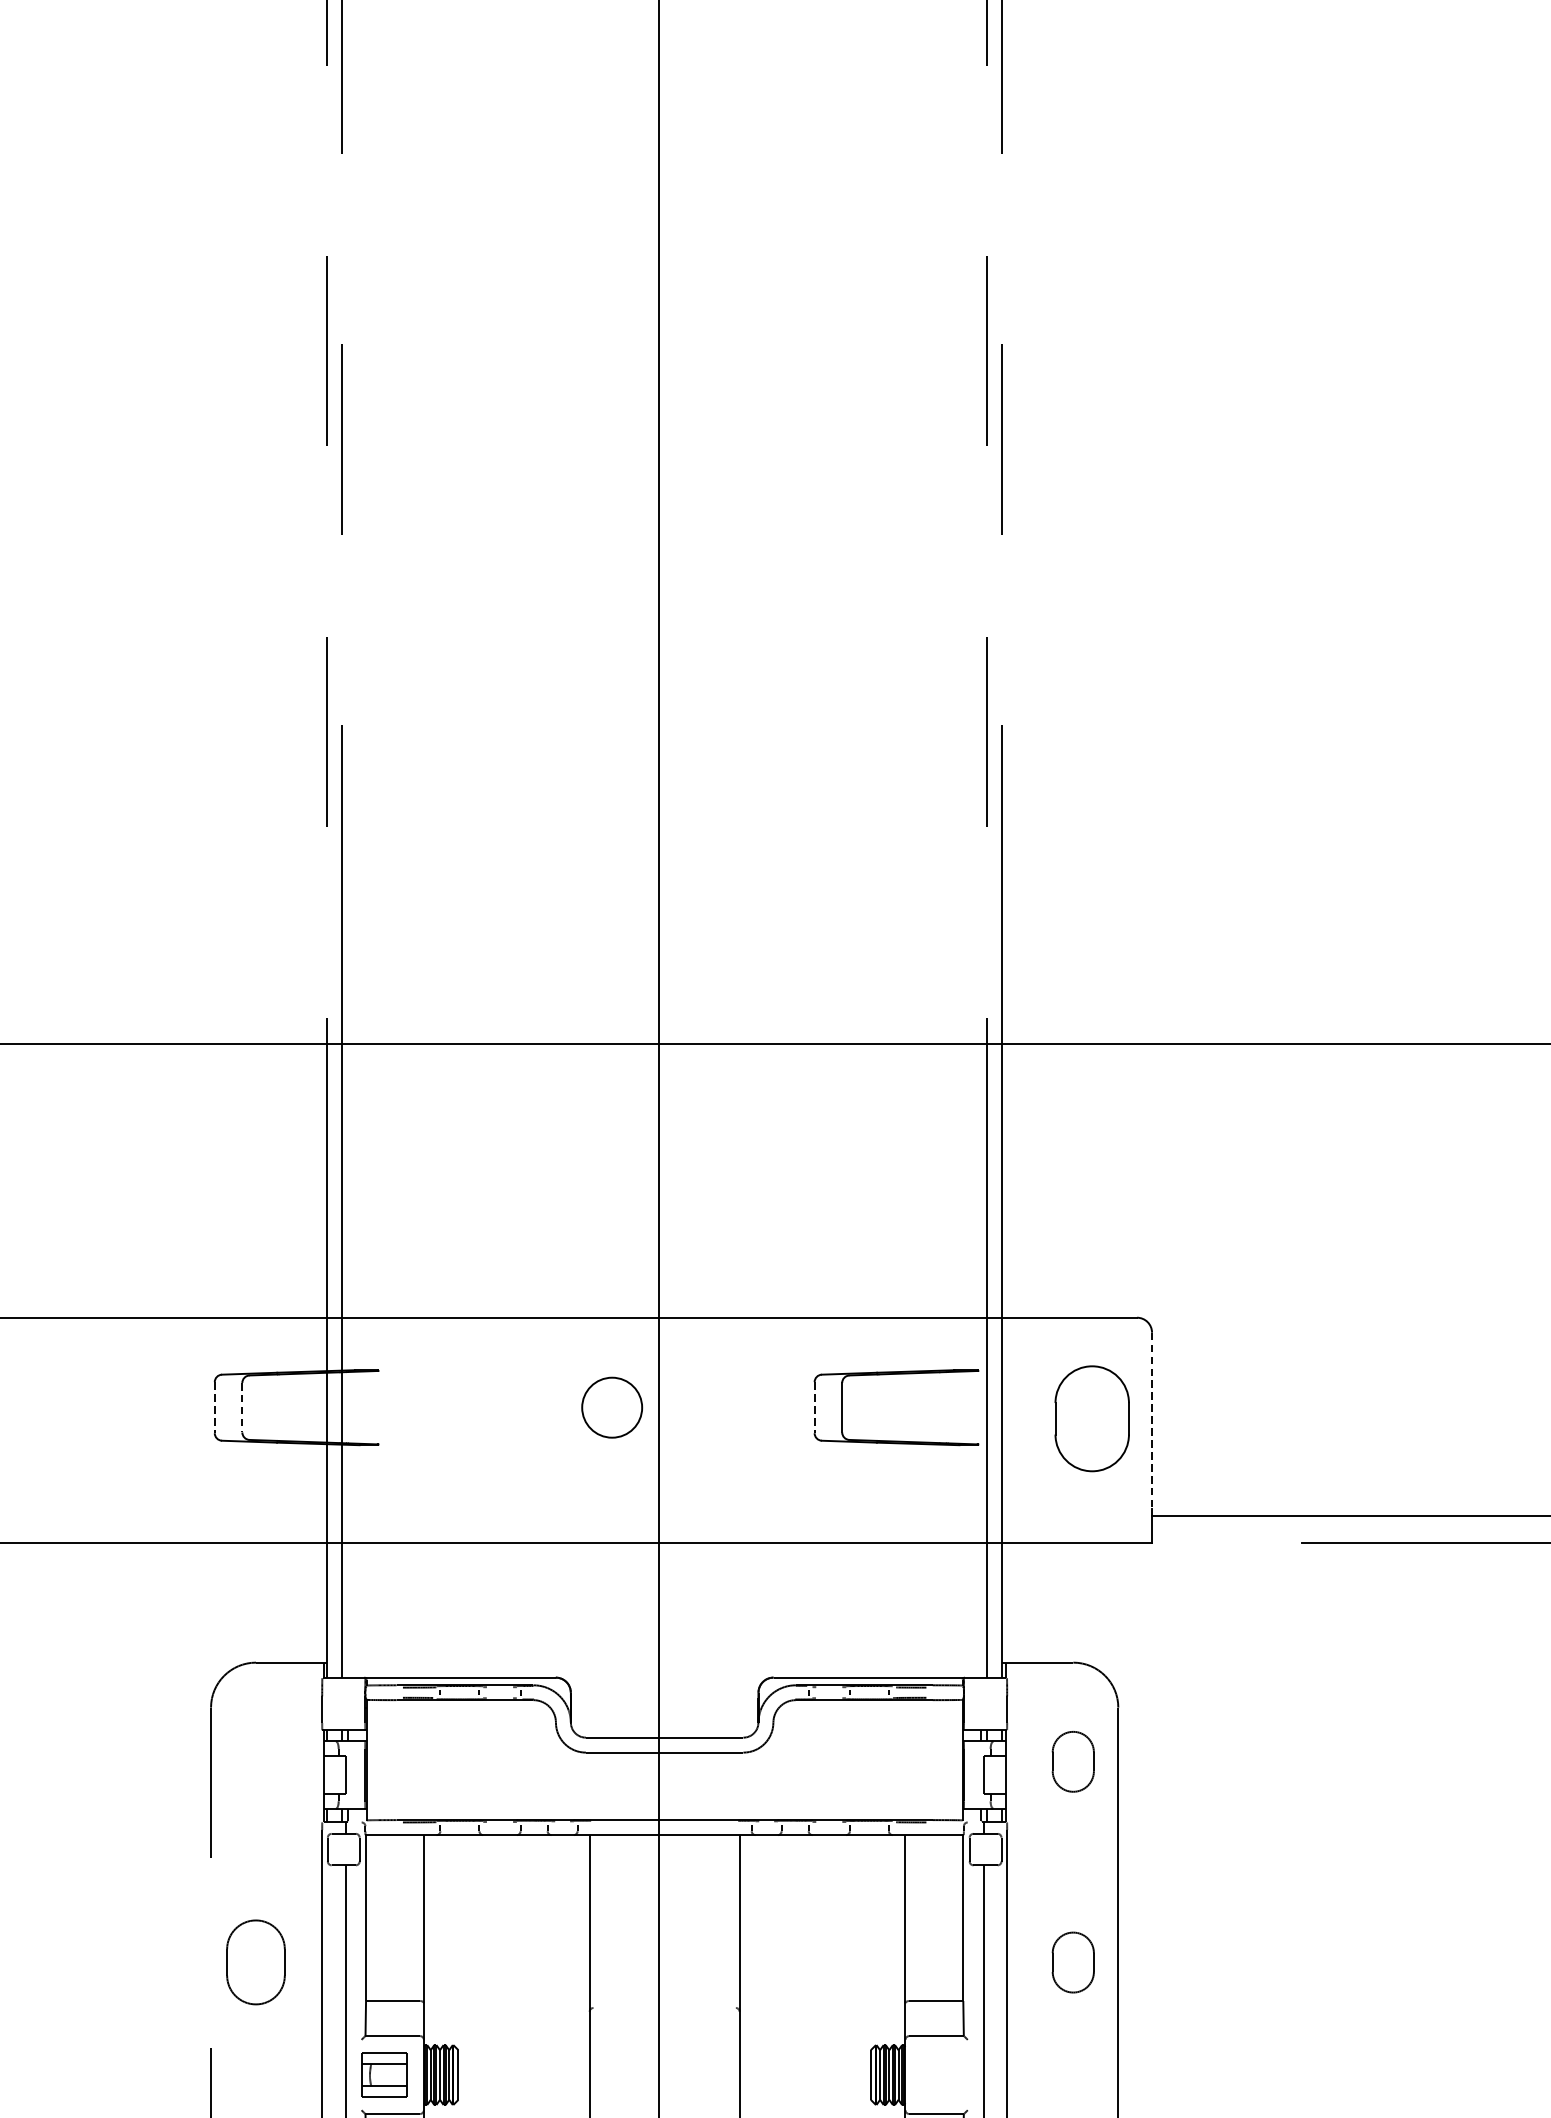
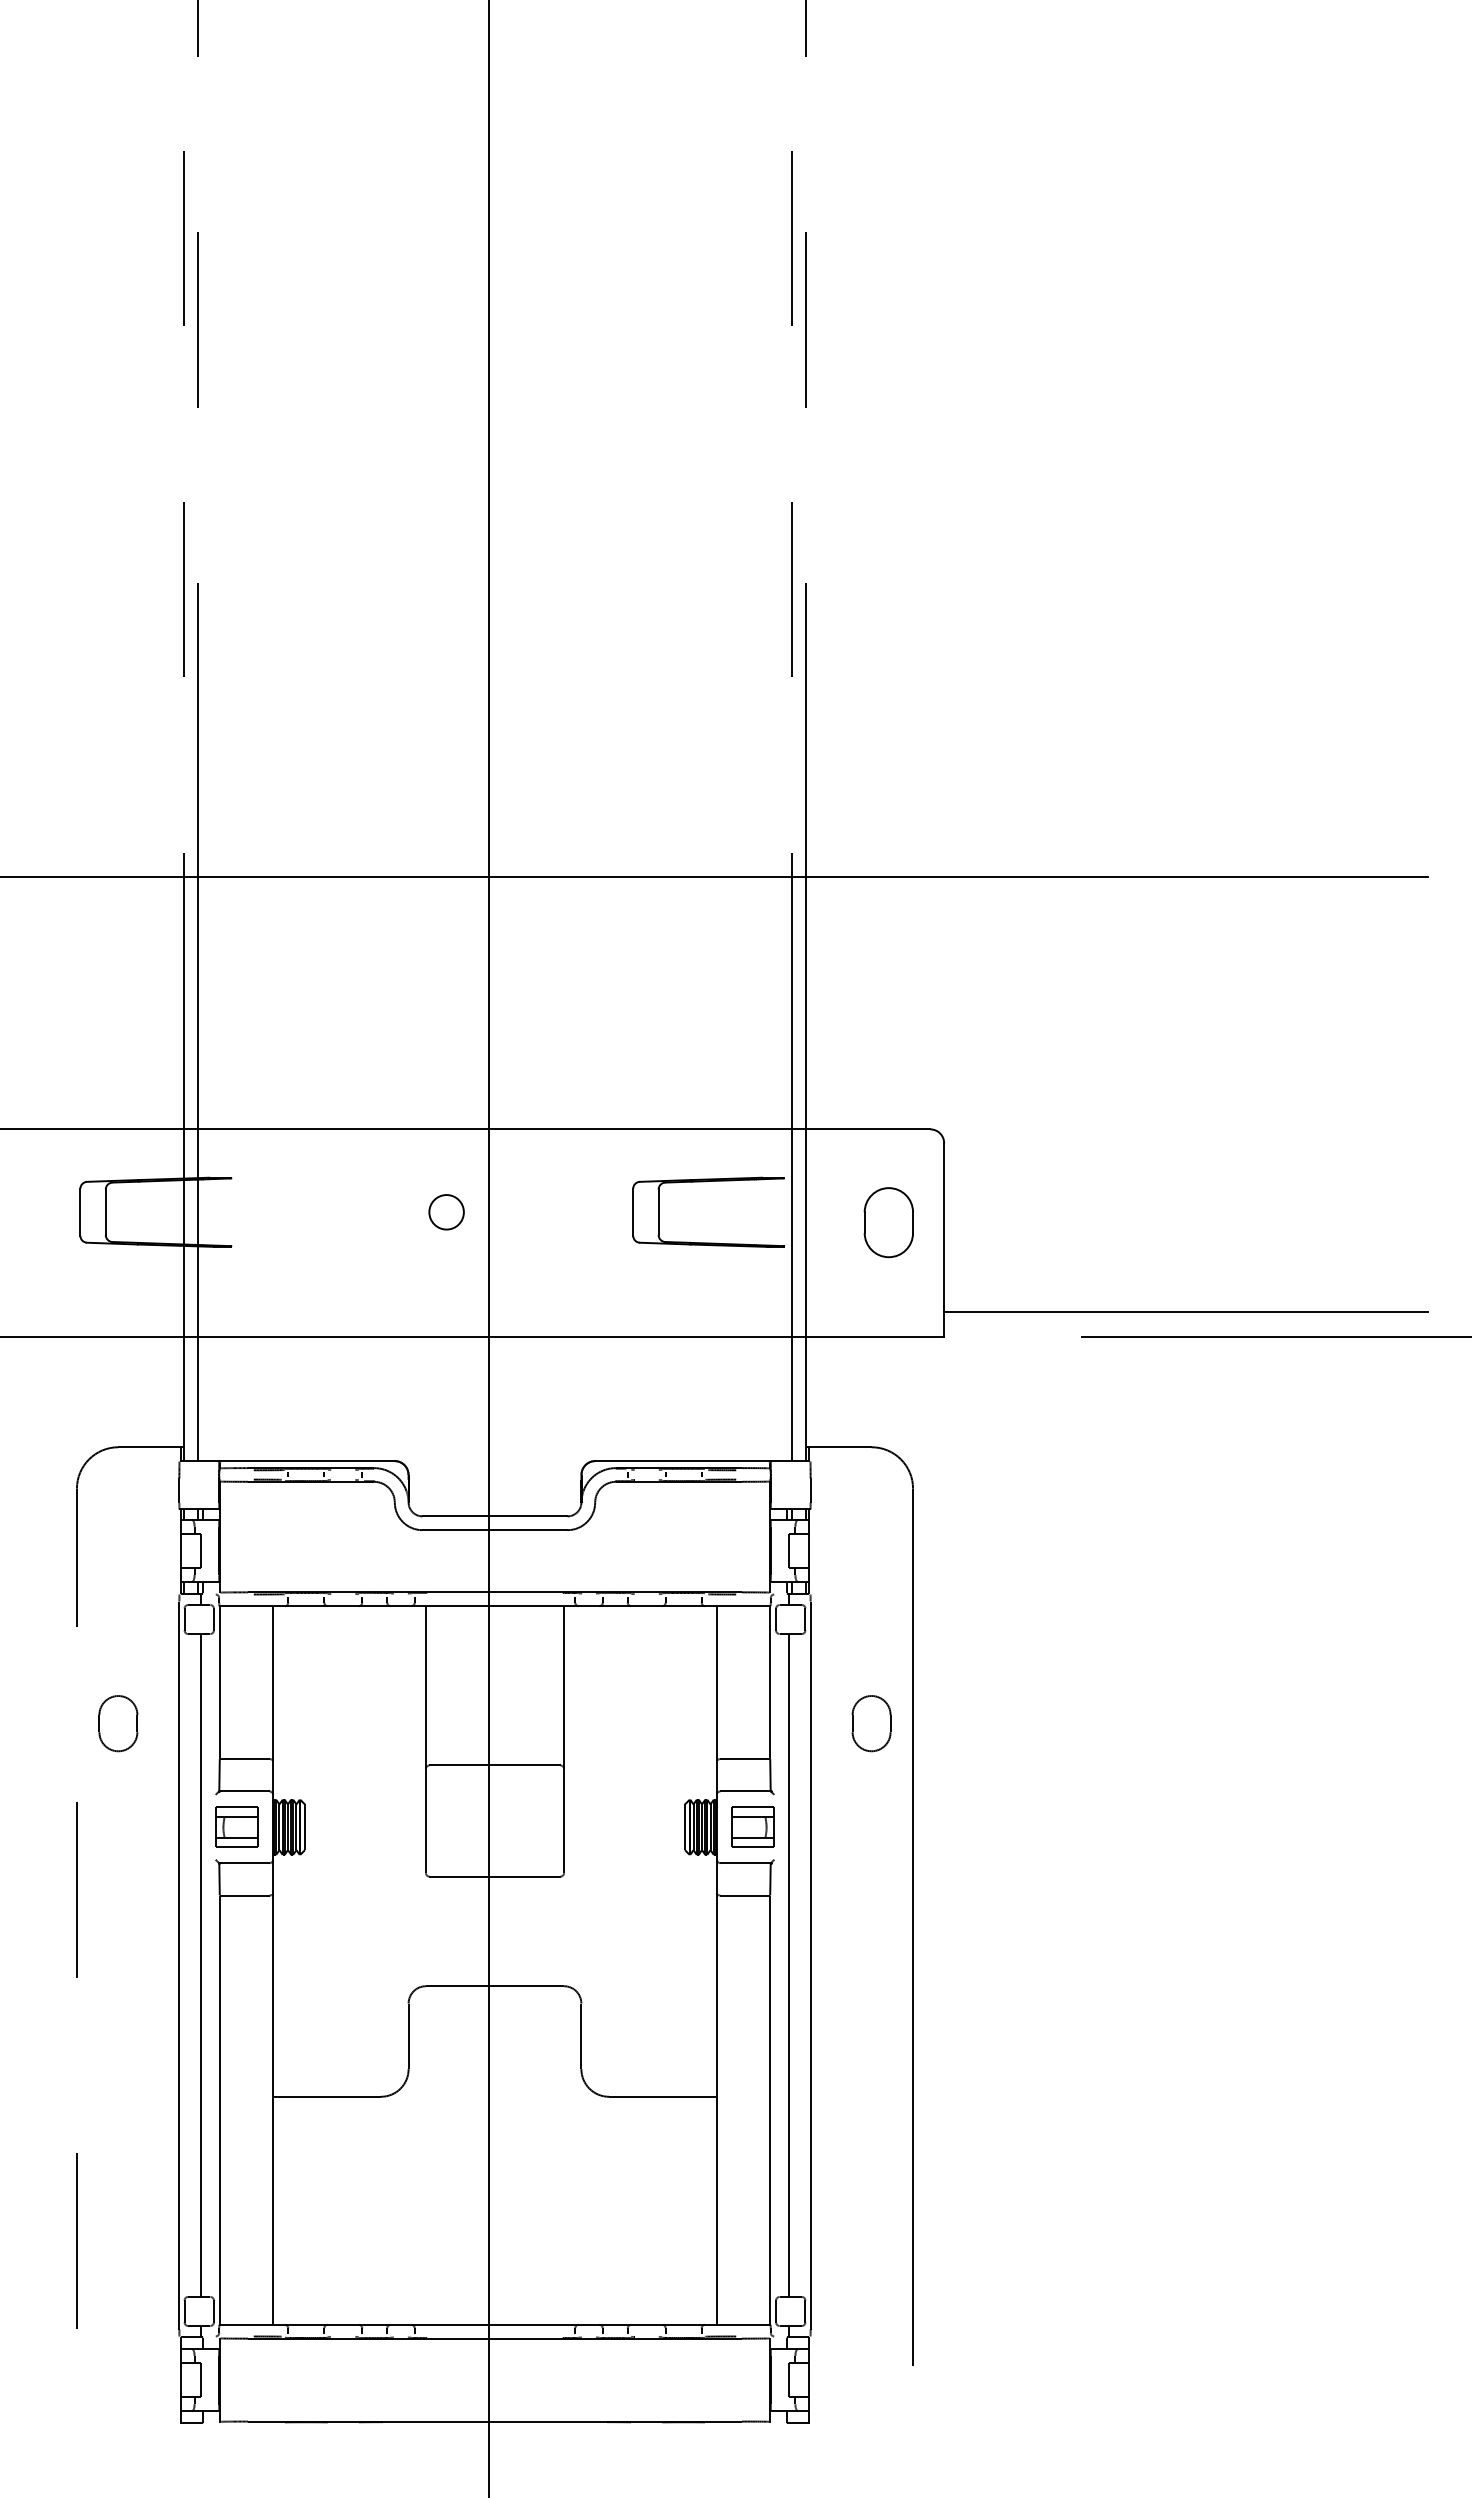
line: (214, 1407) -> (80, 1212), dashed -> solid
line: (242, 1407) -> (105, 1212), dashed -> solid
circle: (612, 1407) -> (446, 1212), size x0.62
line: (814, 1407) -> (633, 1212), dashed -> solid
part: (1091, 1418) -> (888, 1222), size x0.71
line: (1152, 1420) -> (944, 1224), dashed -> solid
part: (1073, 1761) -> (871, 1538), removed
part: (256, 1962) -> (118, 1723), size x0.71
line: (664, 2007) -> (494, 1765), added
part: (944, 2074) -> (752, 1826), added

